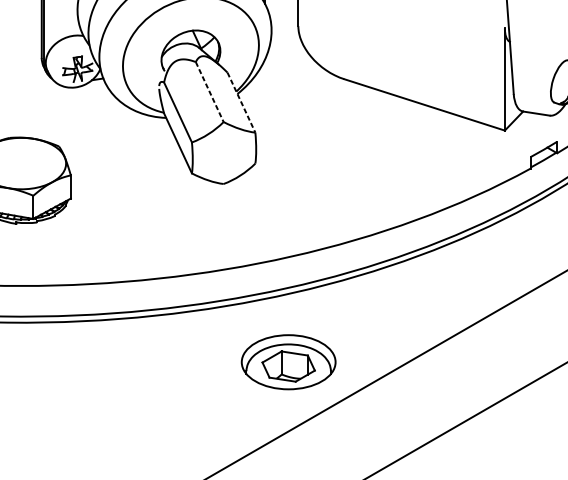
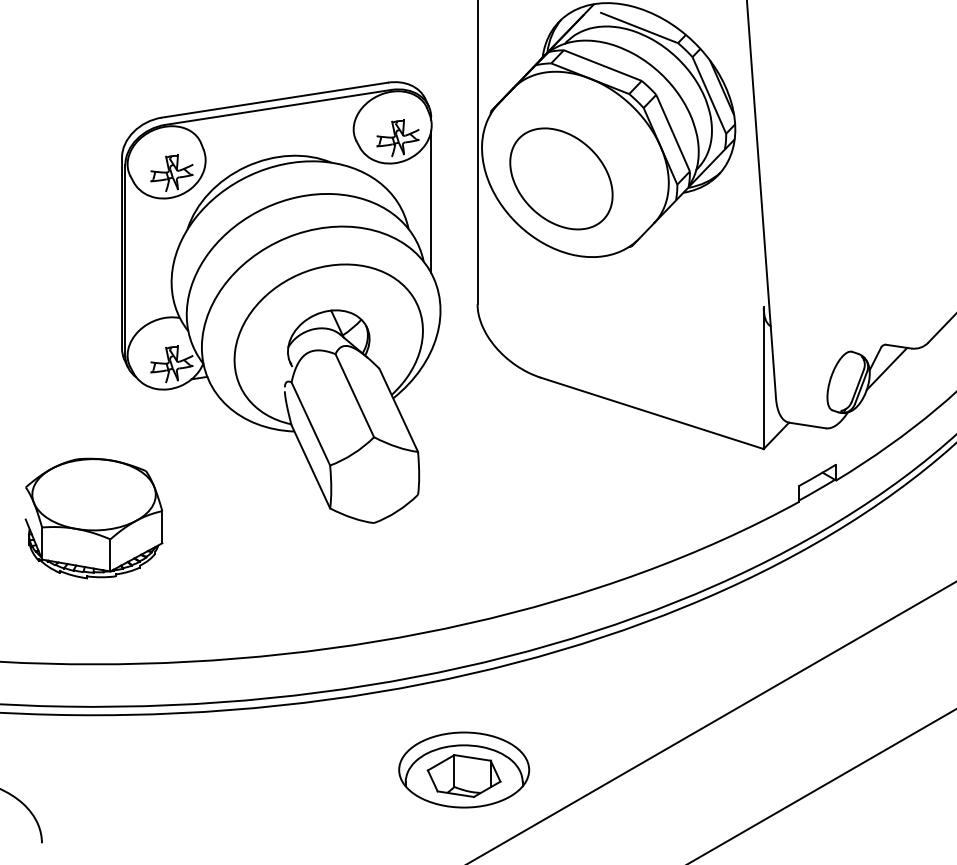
line: (209, 91) -> (354, 395), dashed -> solid
line: (241, 102) -> (398, 410), dashed -> solid

